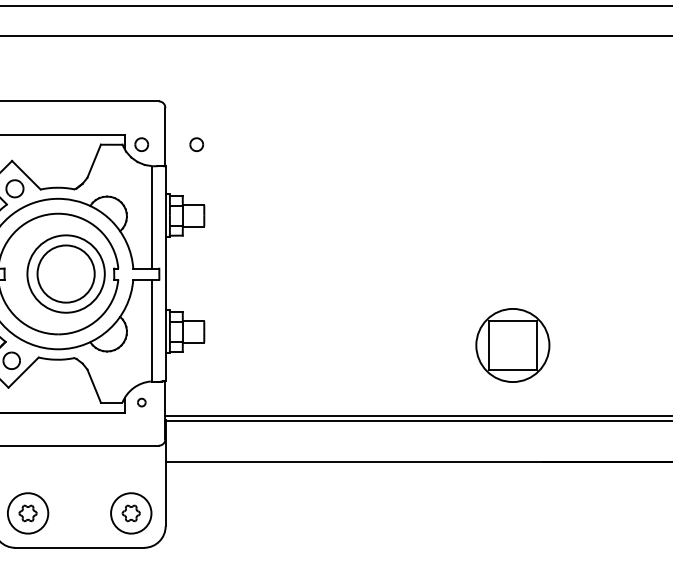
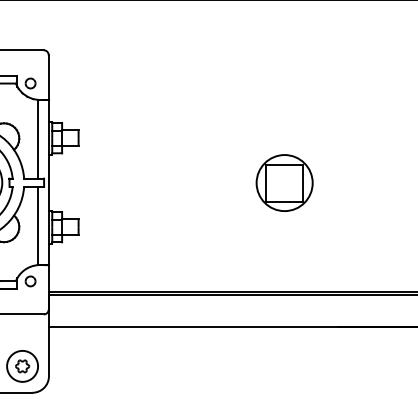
part: (196, 144) -> (72, 83), removed
part: (512, 345) -> (284, 183), moved
part: (141, 402) -> (30, 281), size x1.67

